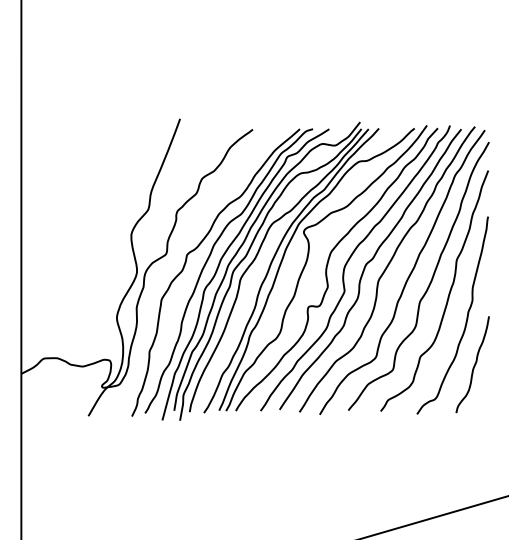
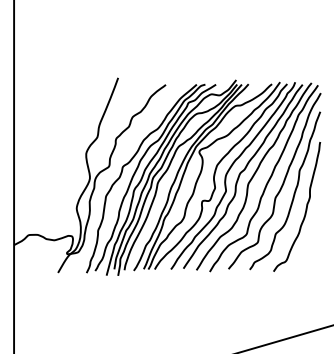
curve: (473, 365) -> (310, 239), removed

